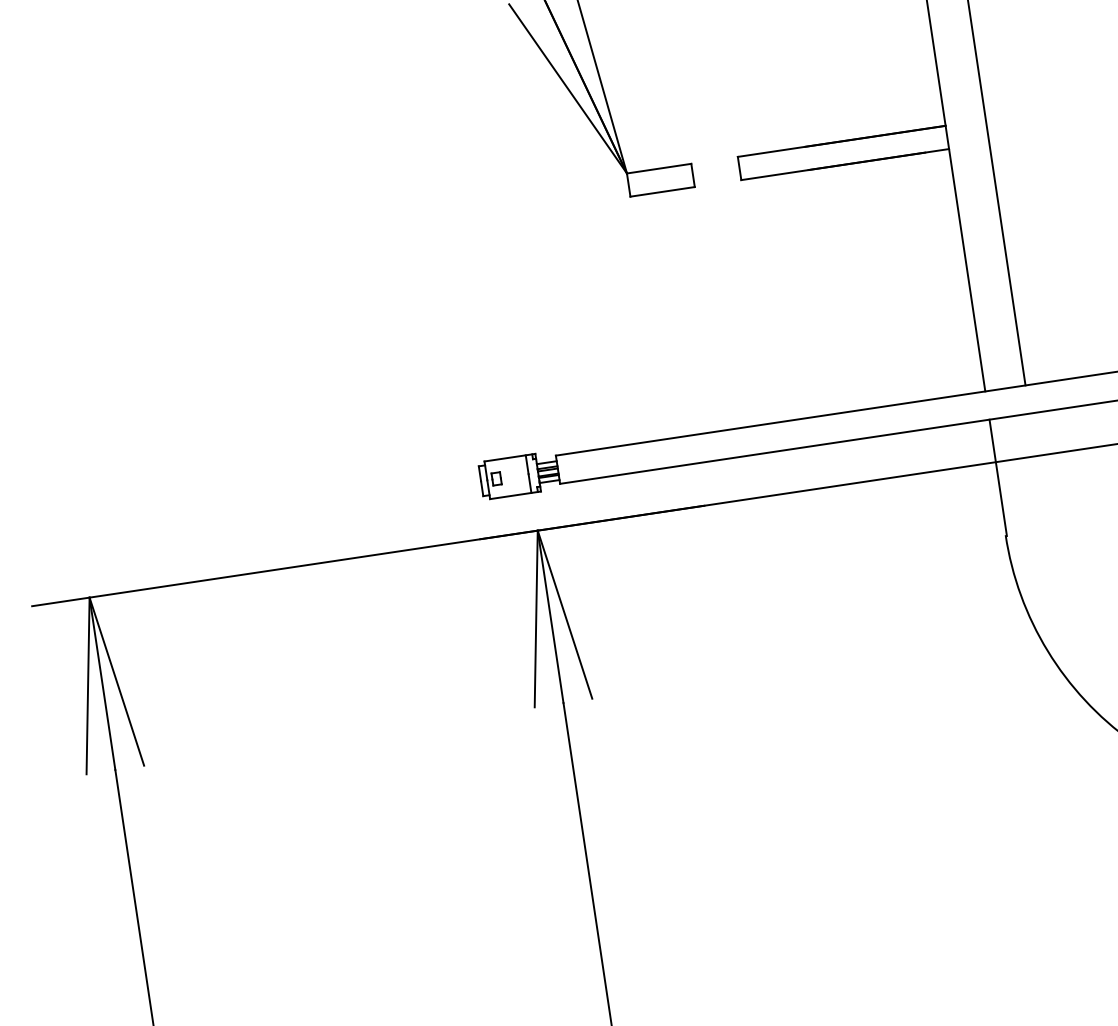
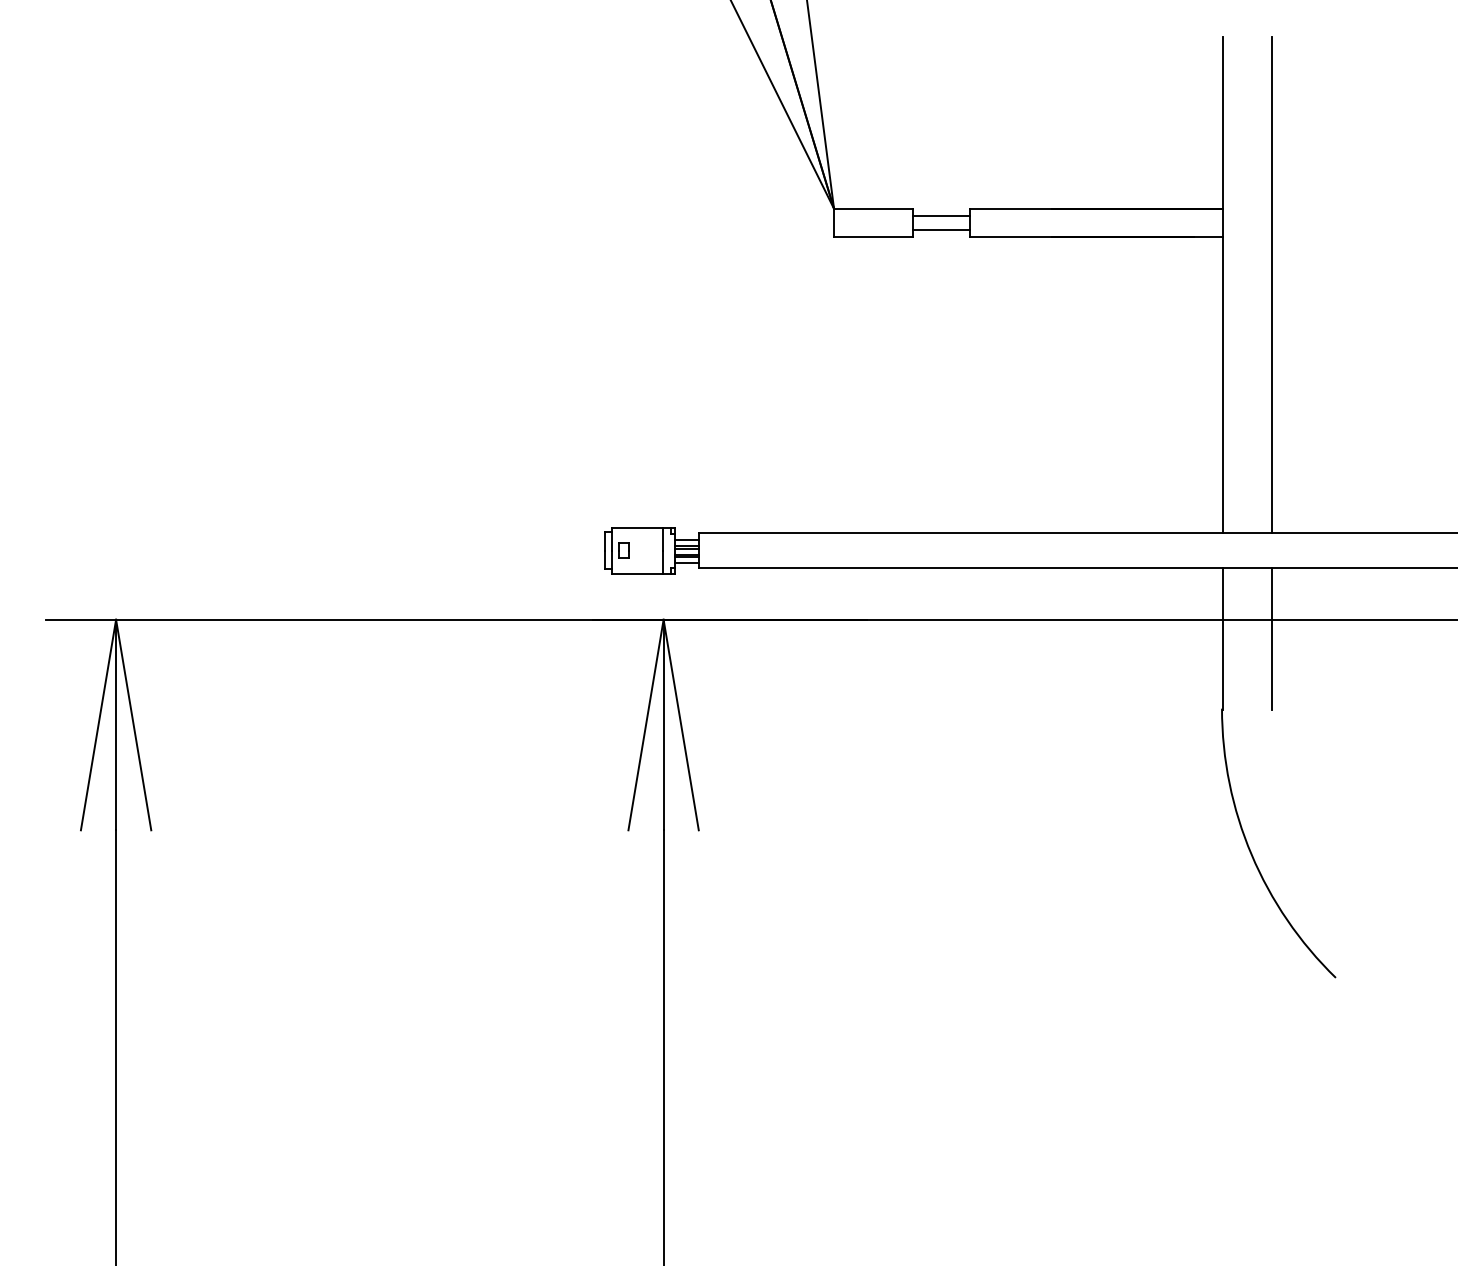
line: (714, 165) -> (940, 215), added
line: (716, 178) -> (940, 230), added
line: (1038, 471) -> (1272, 638), added

